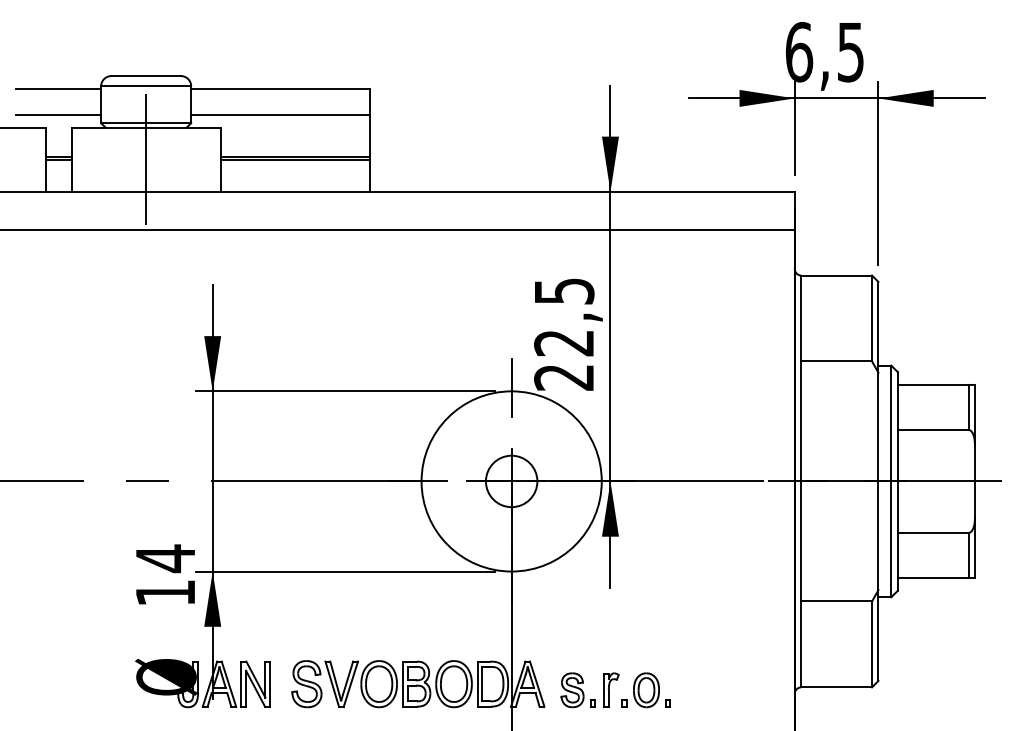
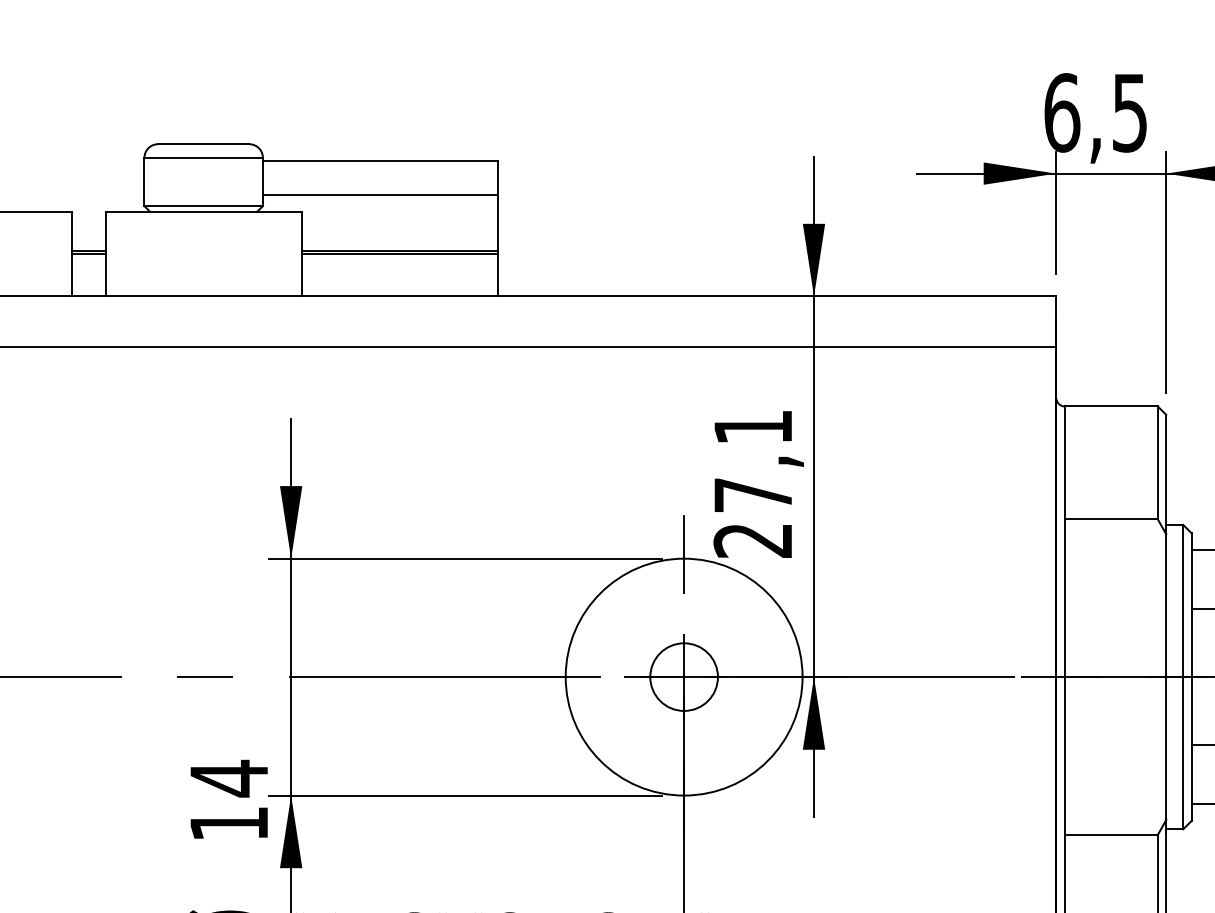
line: (58, 88) -> (88, 160), removed
line: (58, 114) -> (88, 194), removed
line: (146, 159) -> (204, 253), removed
text: (564, 317) -> (753, 461), 22,5 -> 27,1

